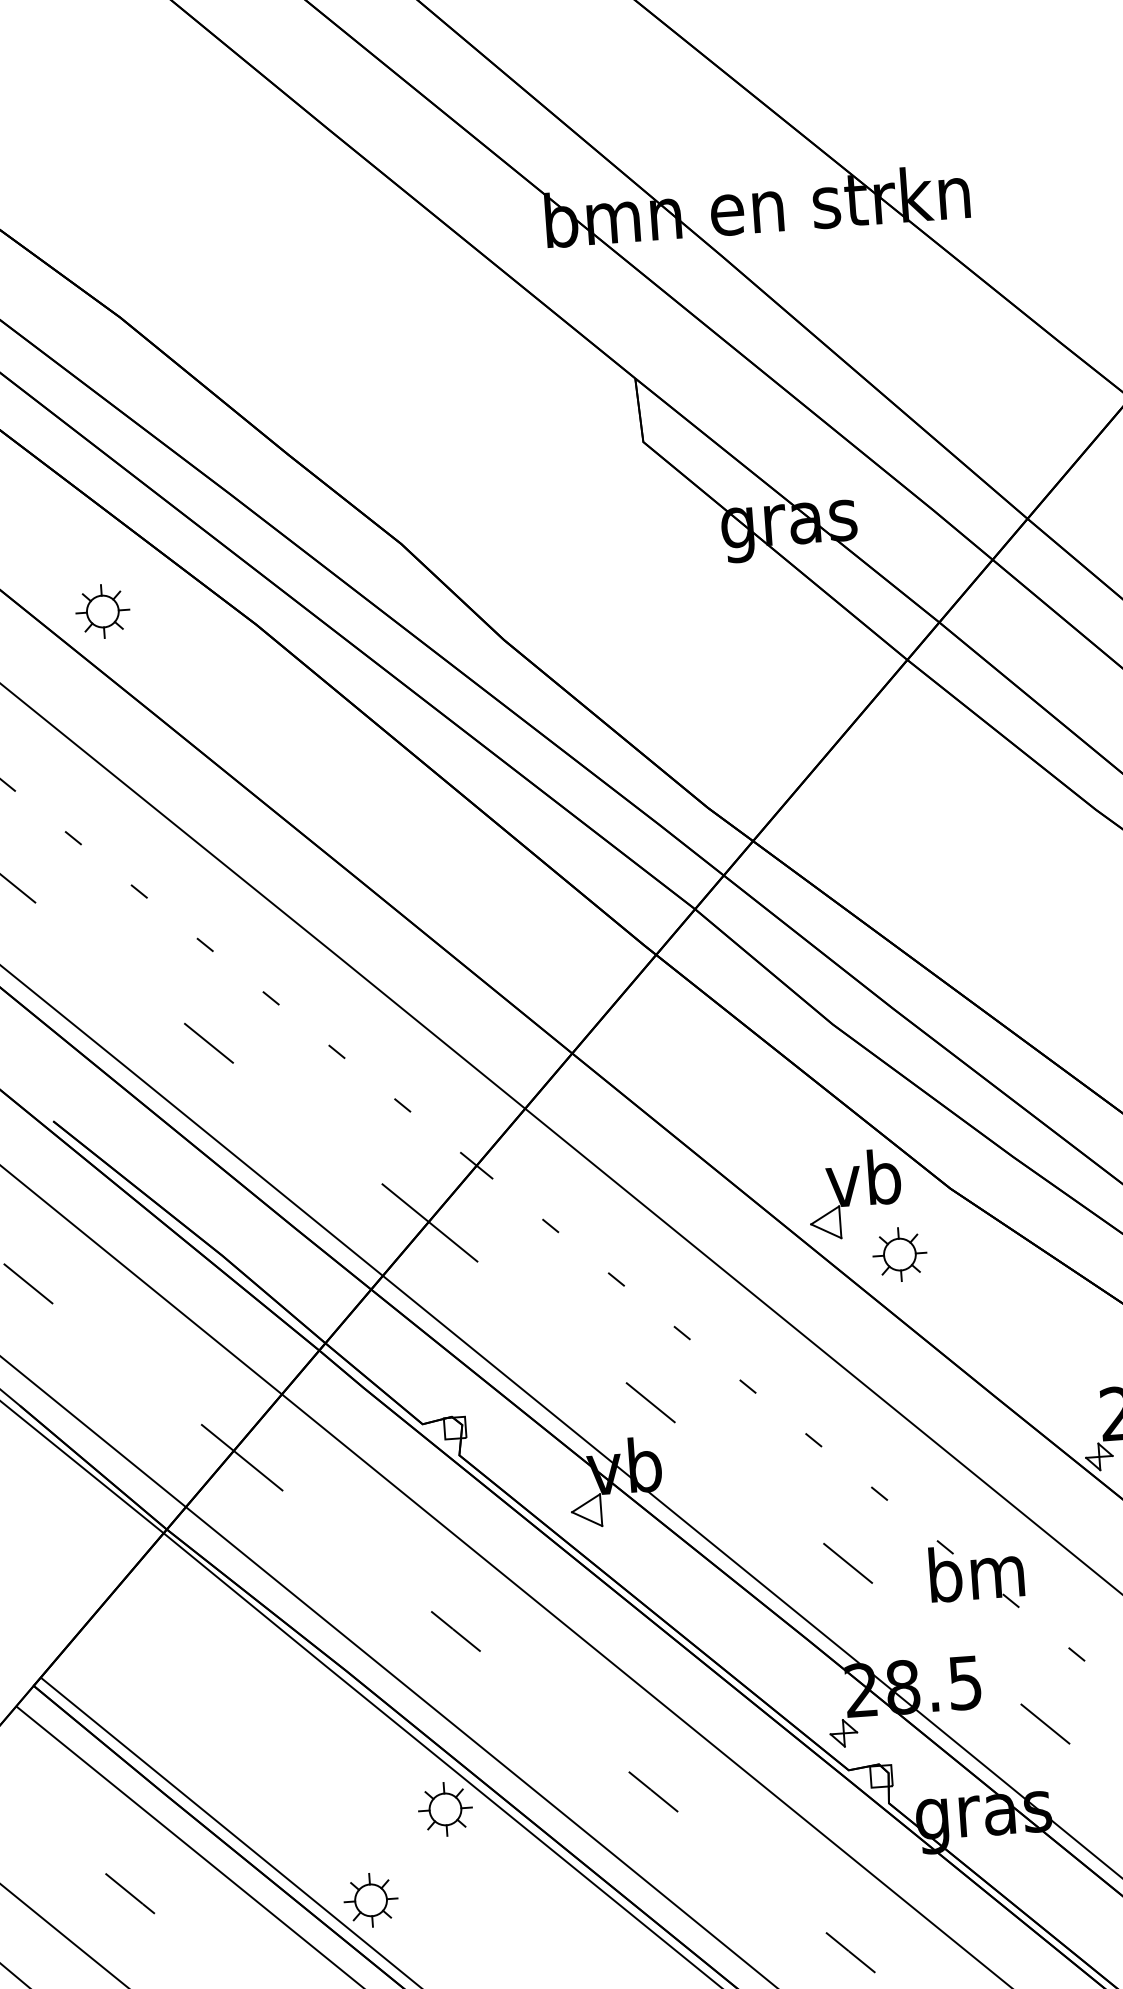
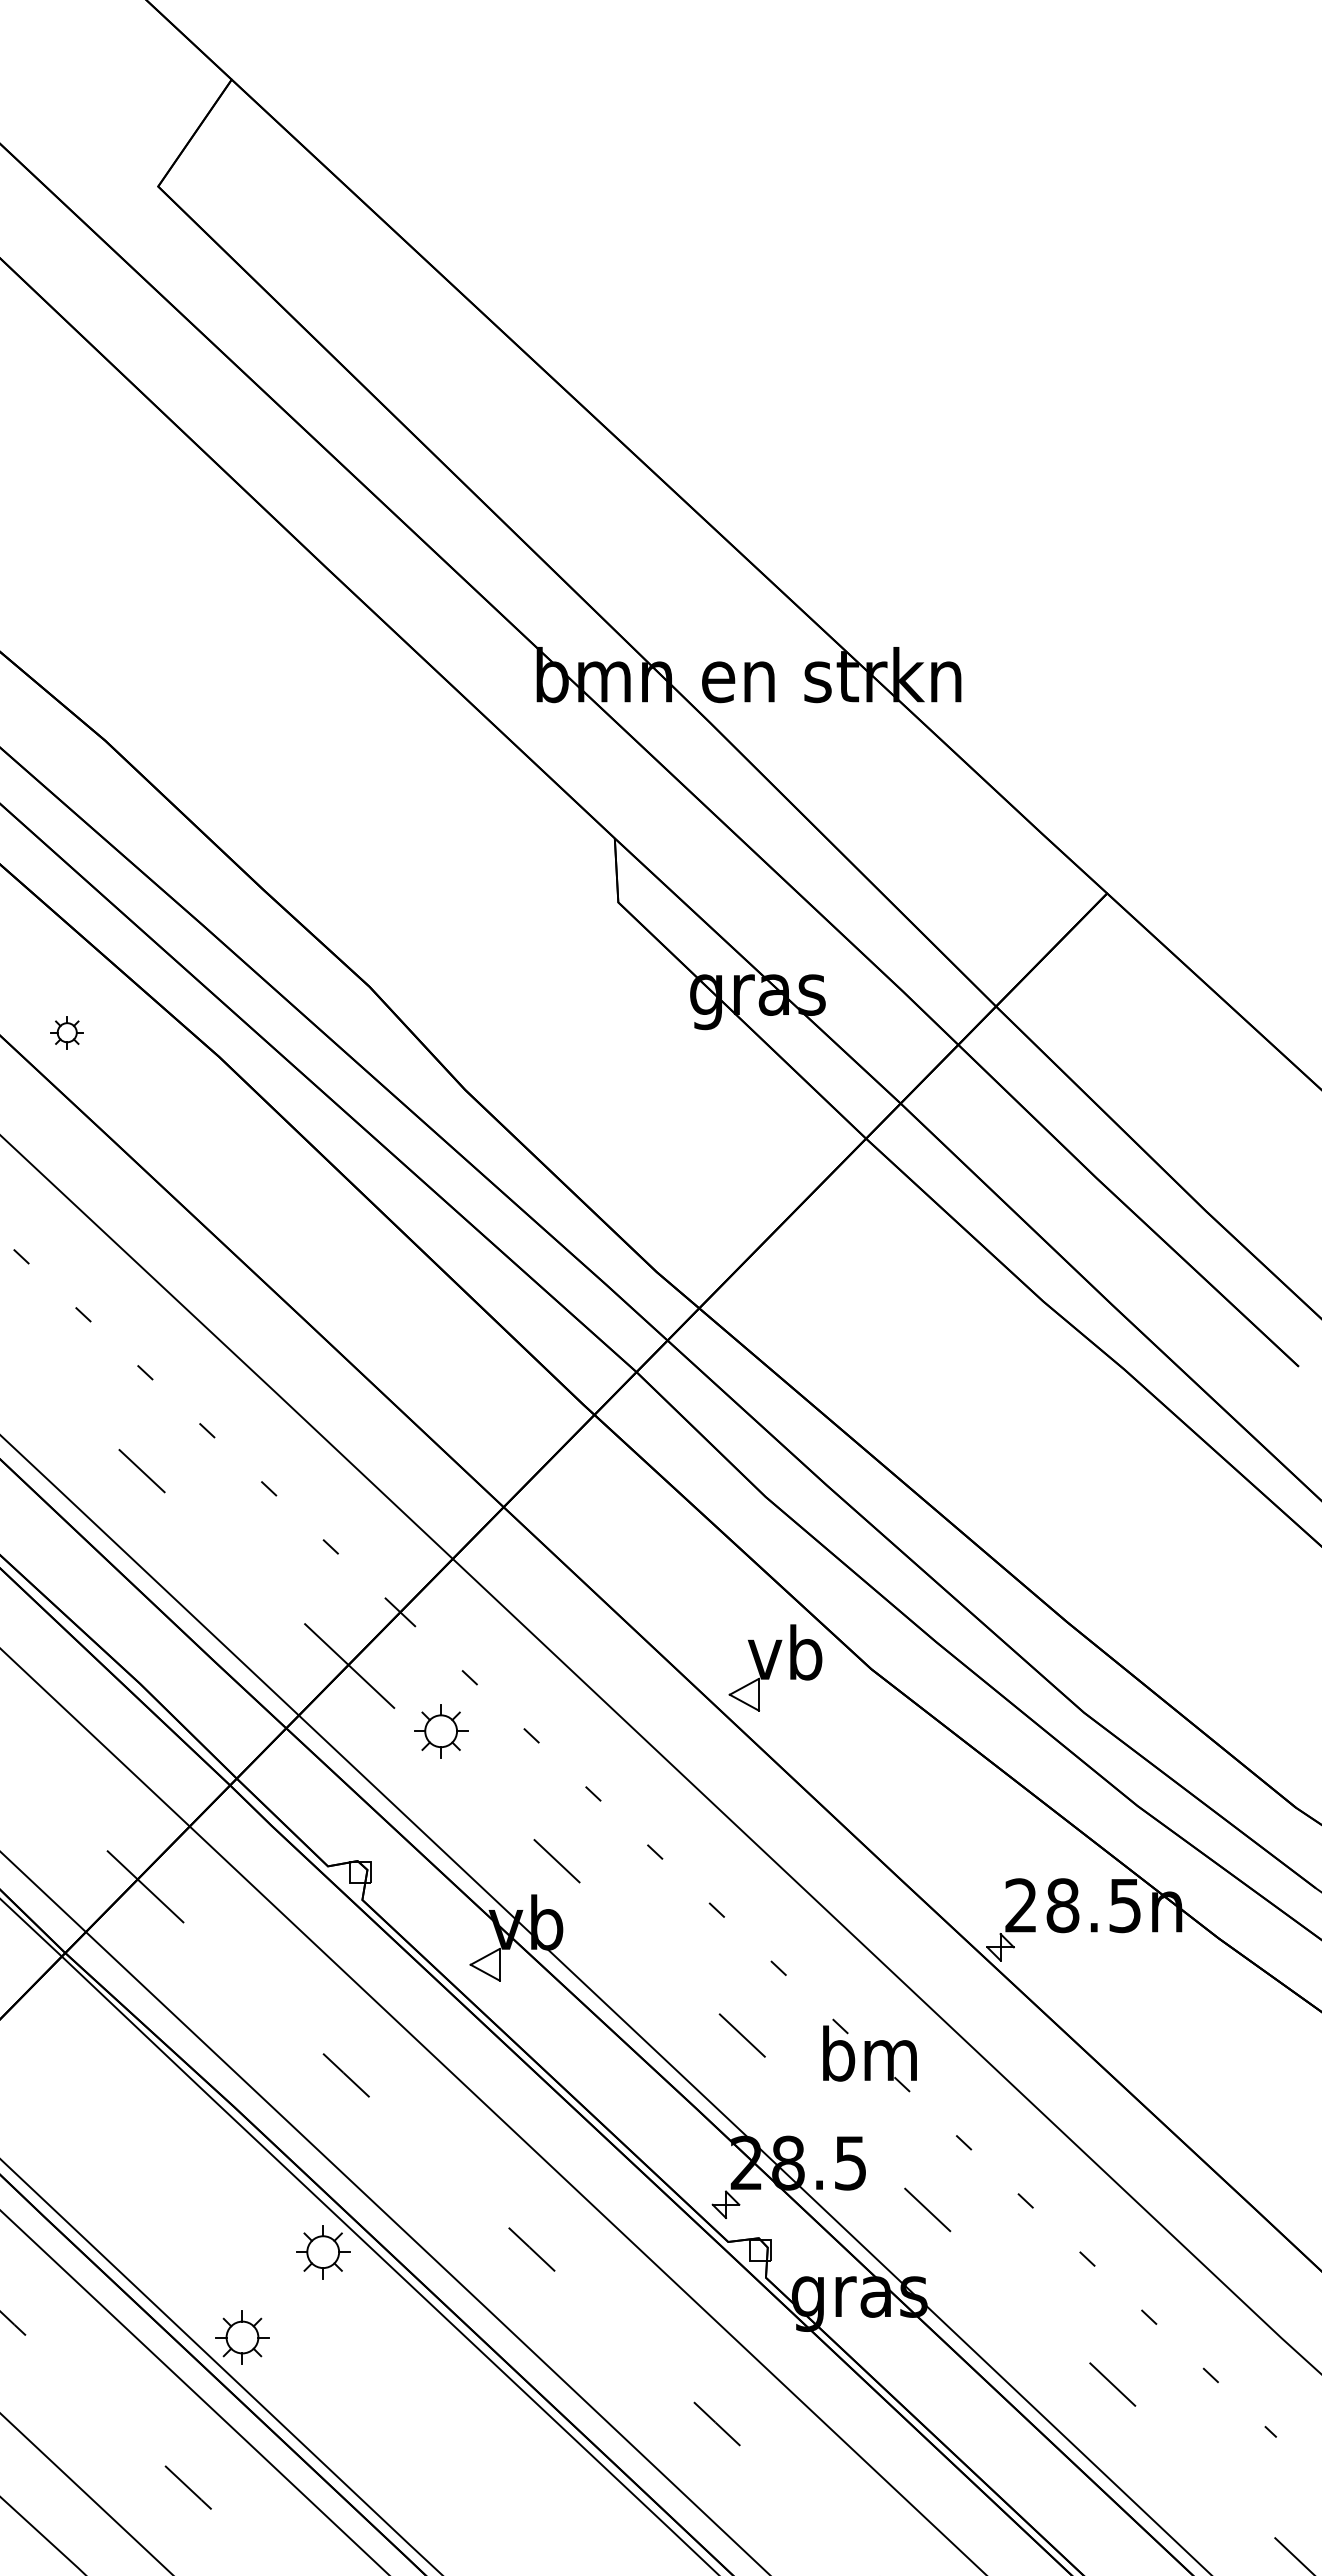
part: (103, 611) -> (67, 1032), size x0.6
part: (900, 1254) -> (441, 1731), moved

